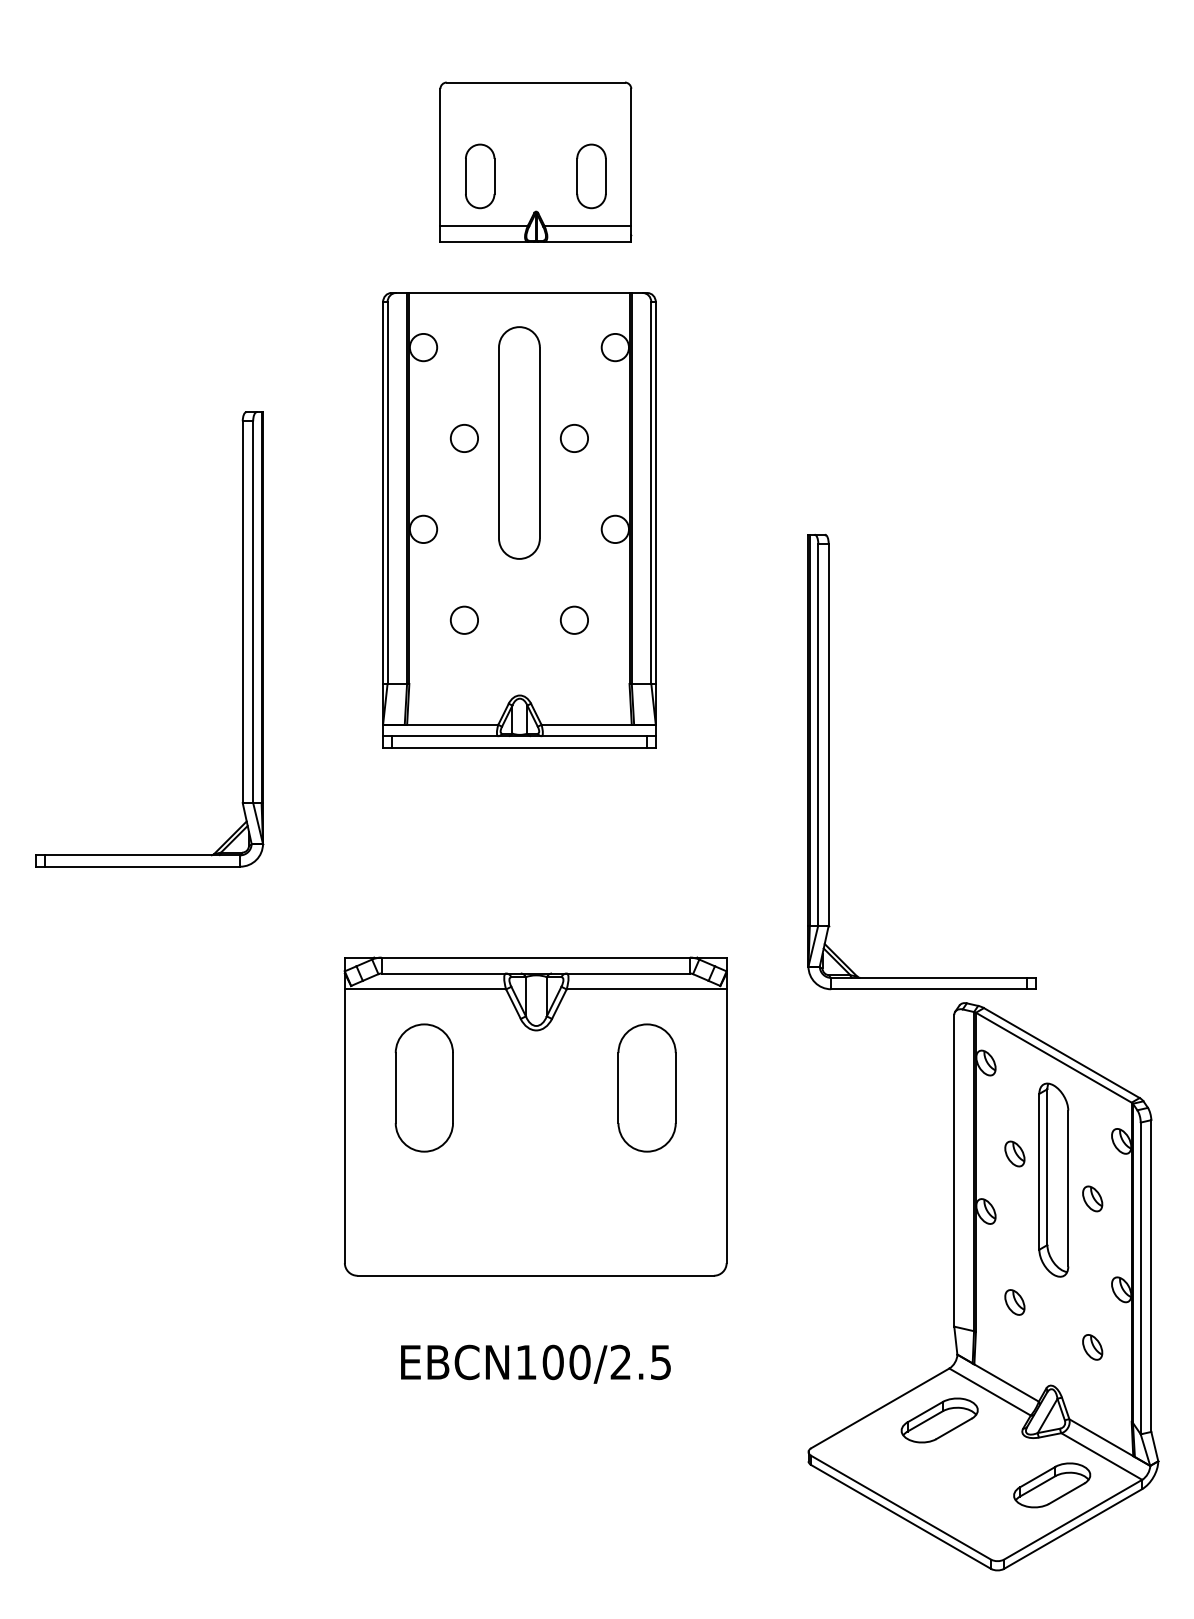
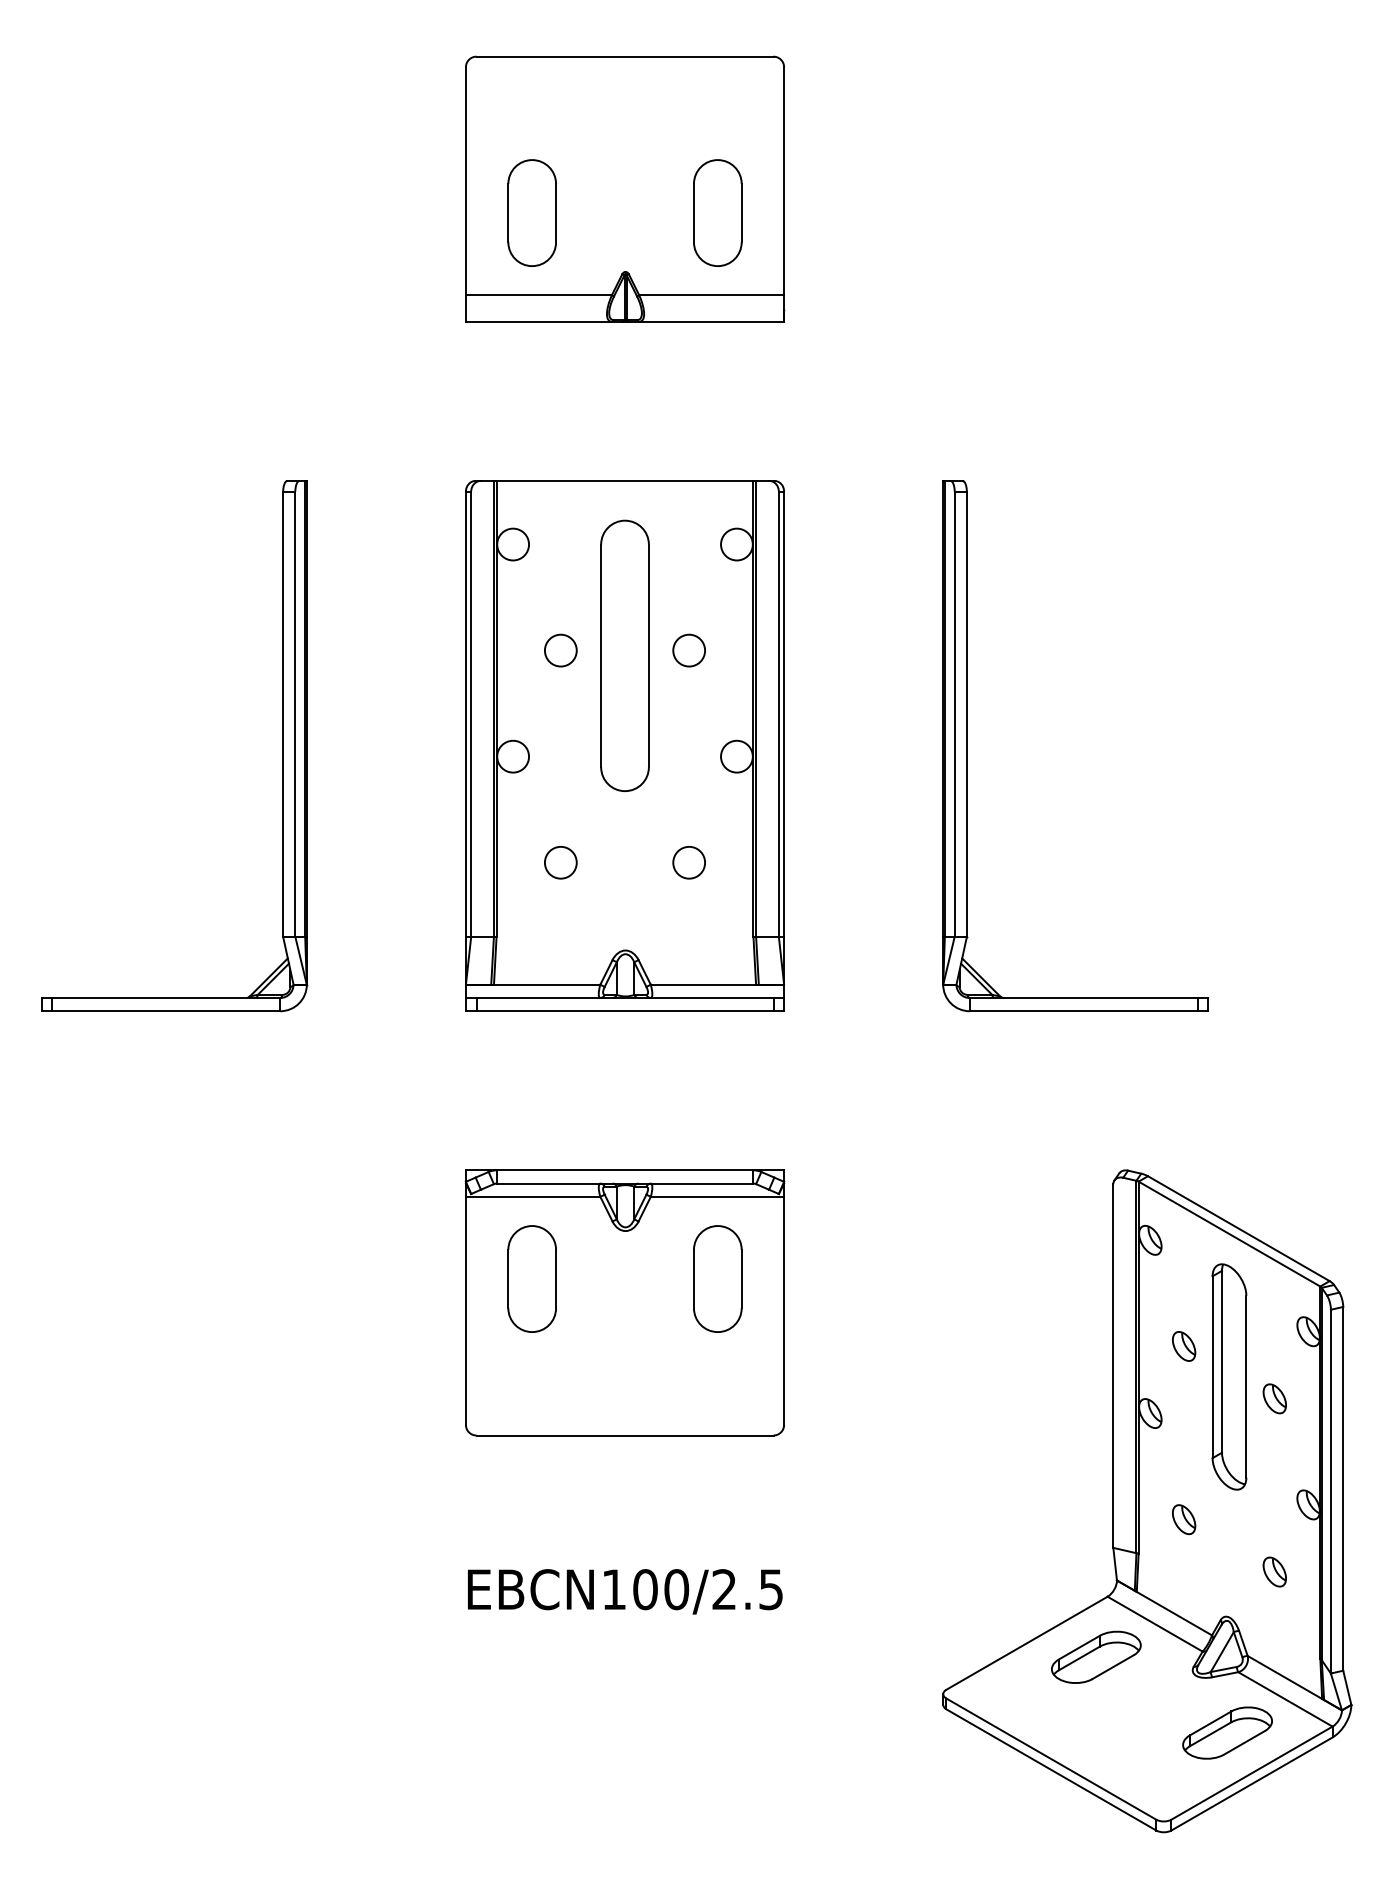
part: (536, 161) -> (625, 188), size x1.43
part: (519, 519) -> (624, 745), moved
part: (829, 762) -> (967, 746), moved
part: (535, 1116) -> (624, 1302), size x0.71

